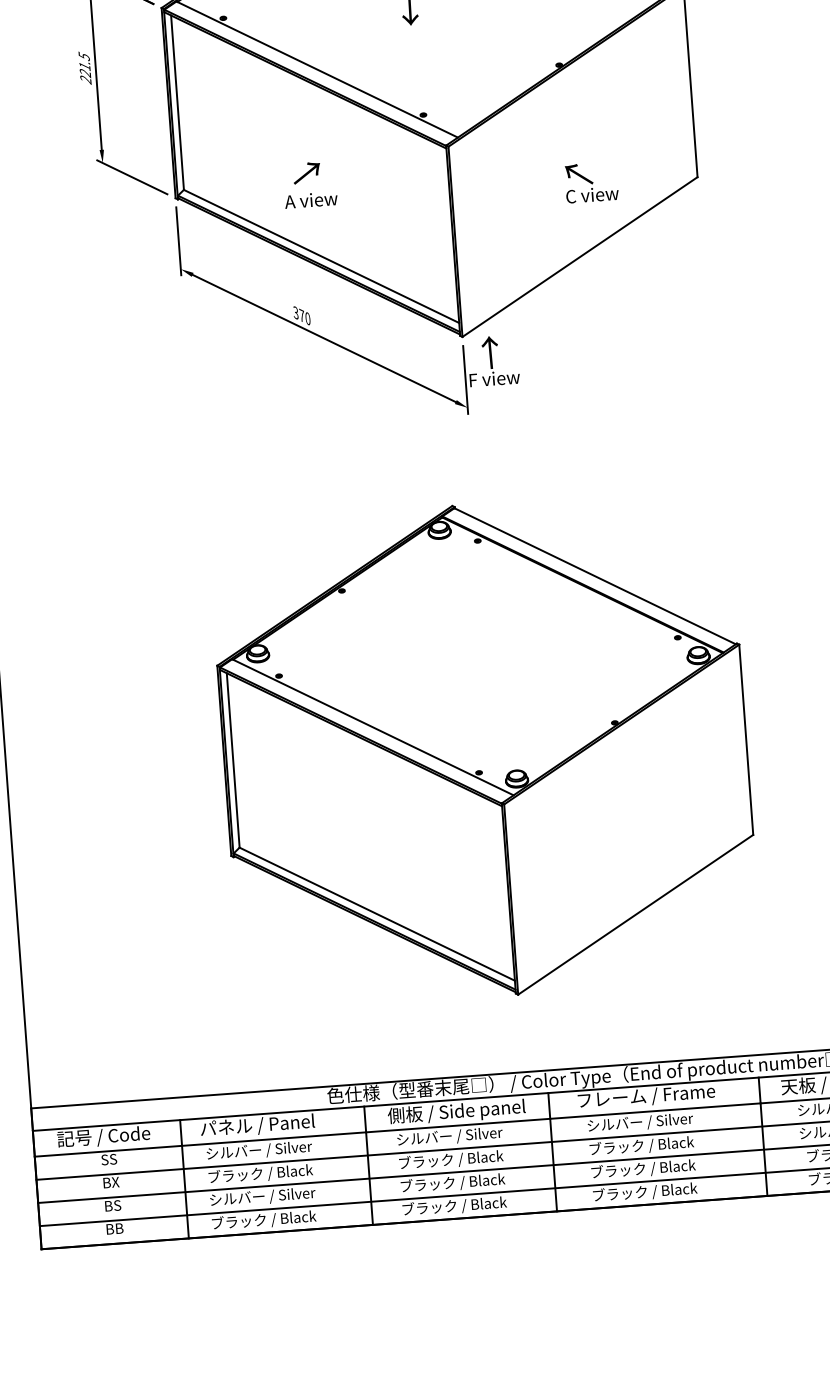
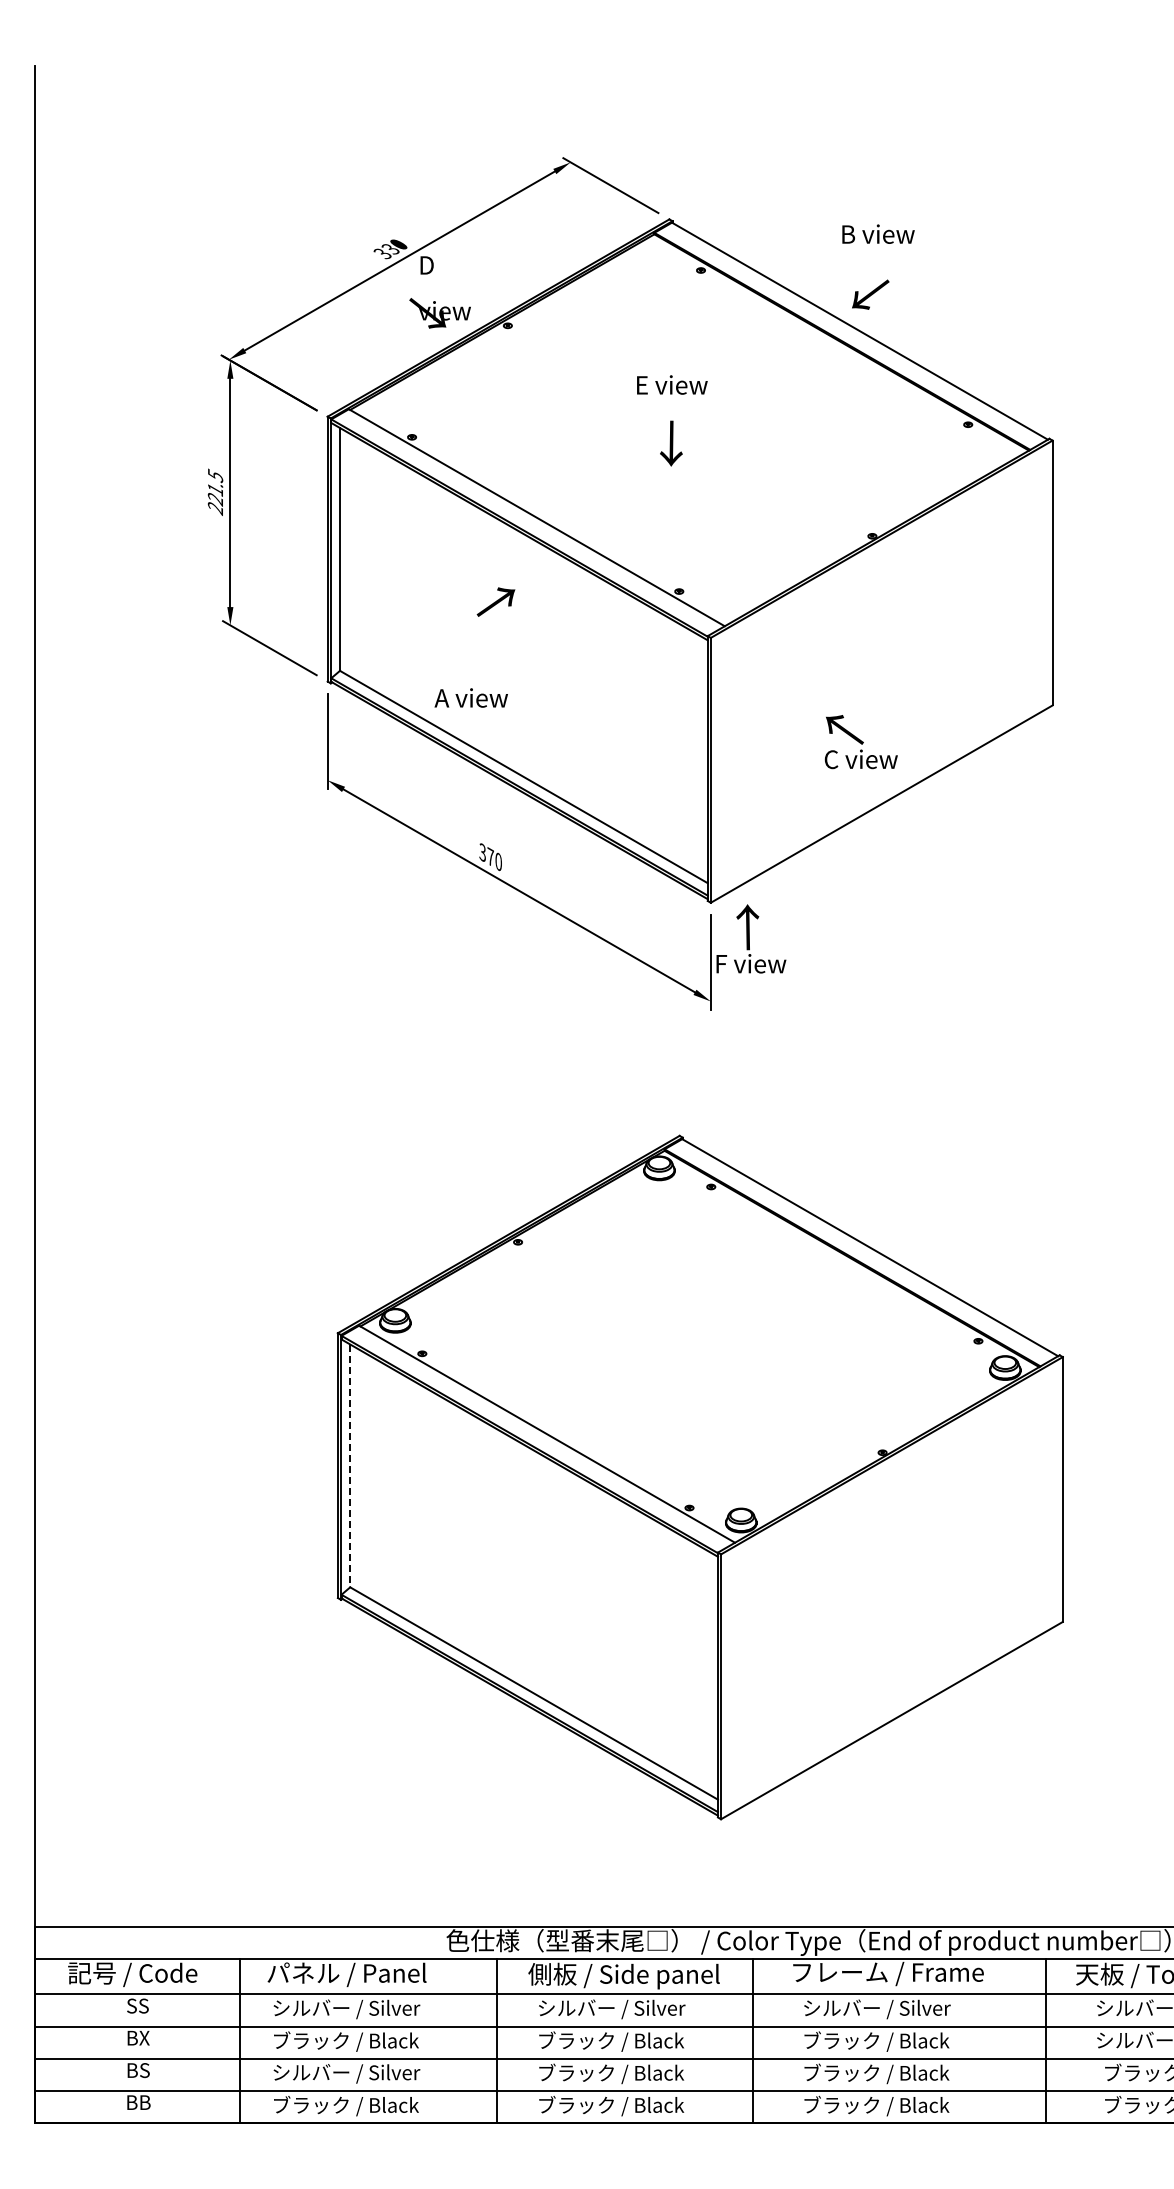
text: (306, 172) -> (495, 601), moved
text: (591, 182) -> (860, 742), moved
text: (310, 199) -> (470, 697), moved
line: (233, 760) -> (350, 1466), solid -> dashed

